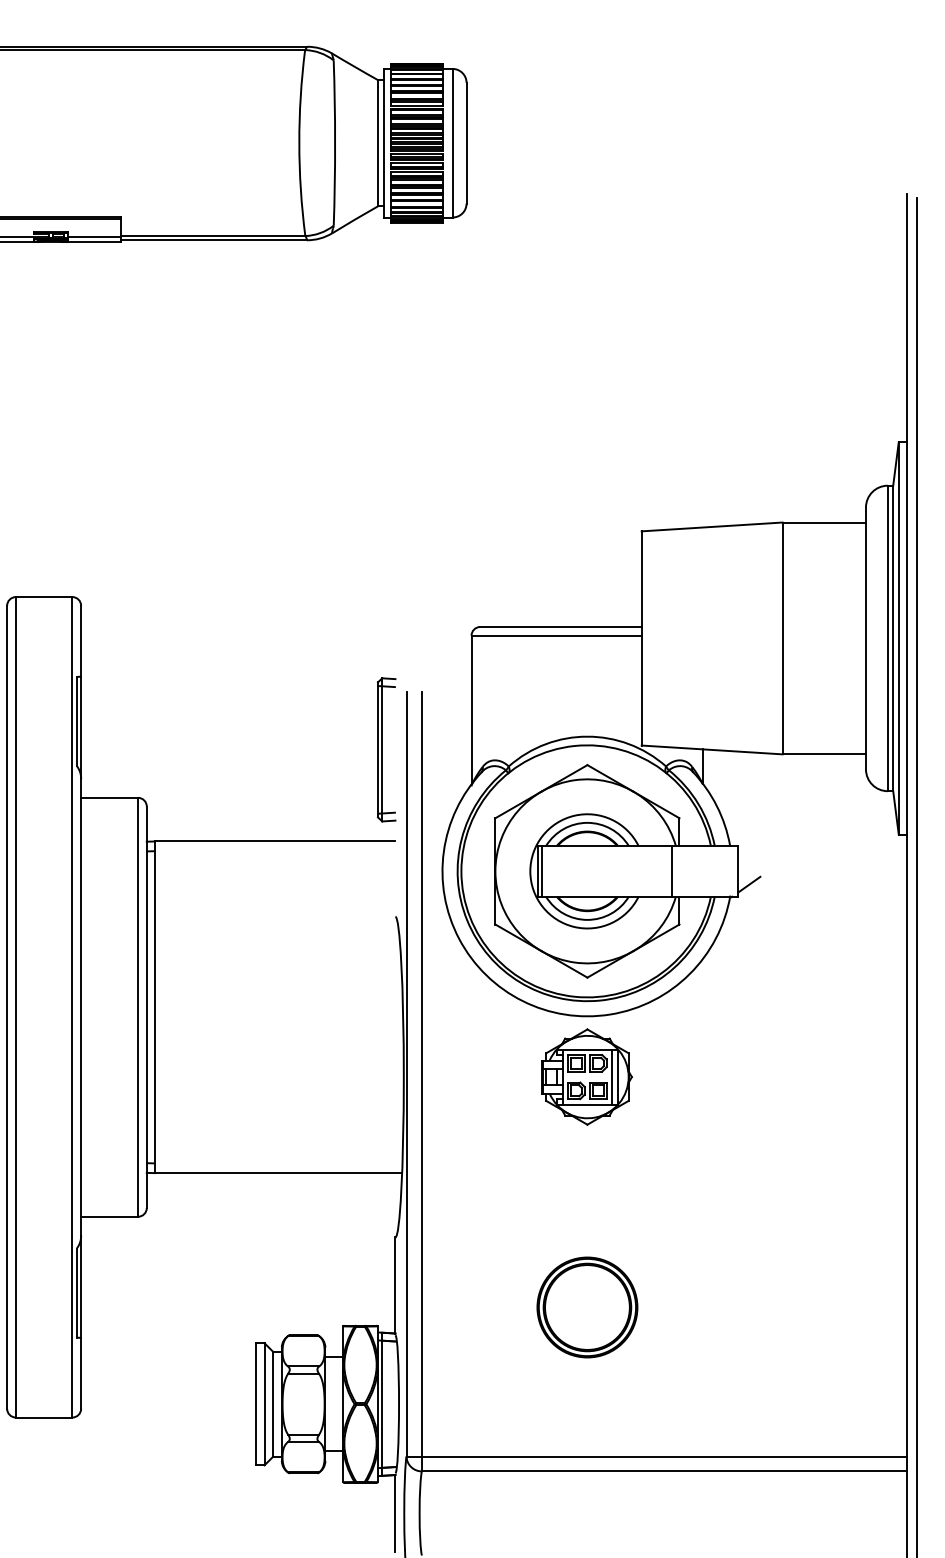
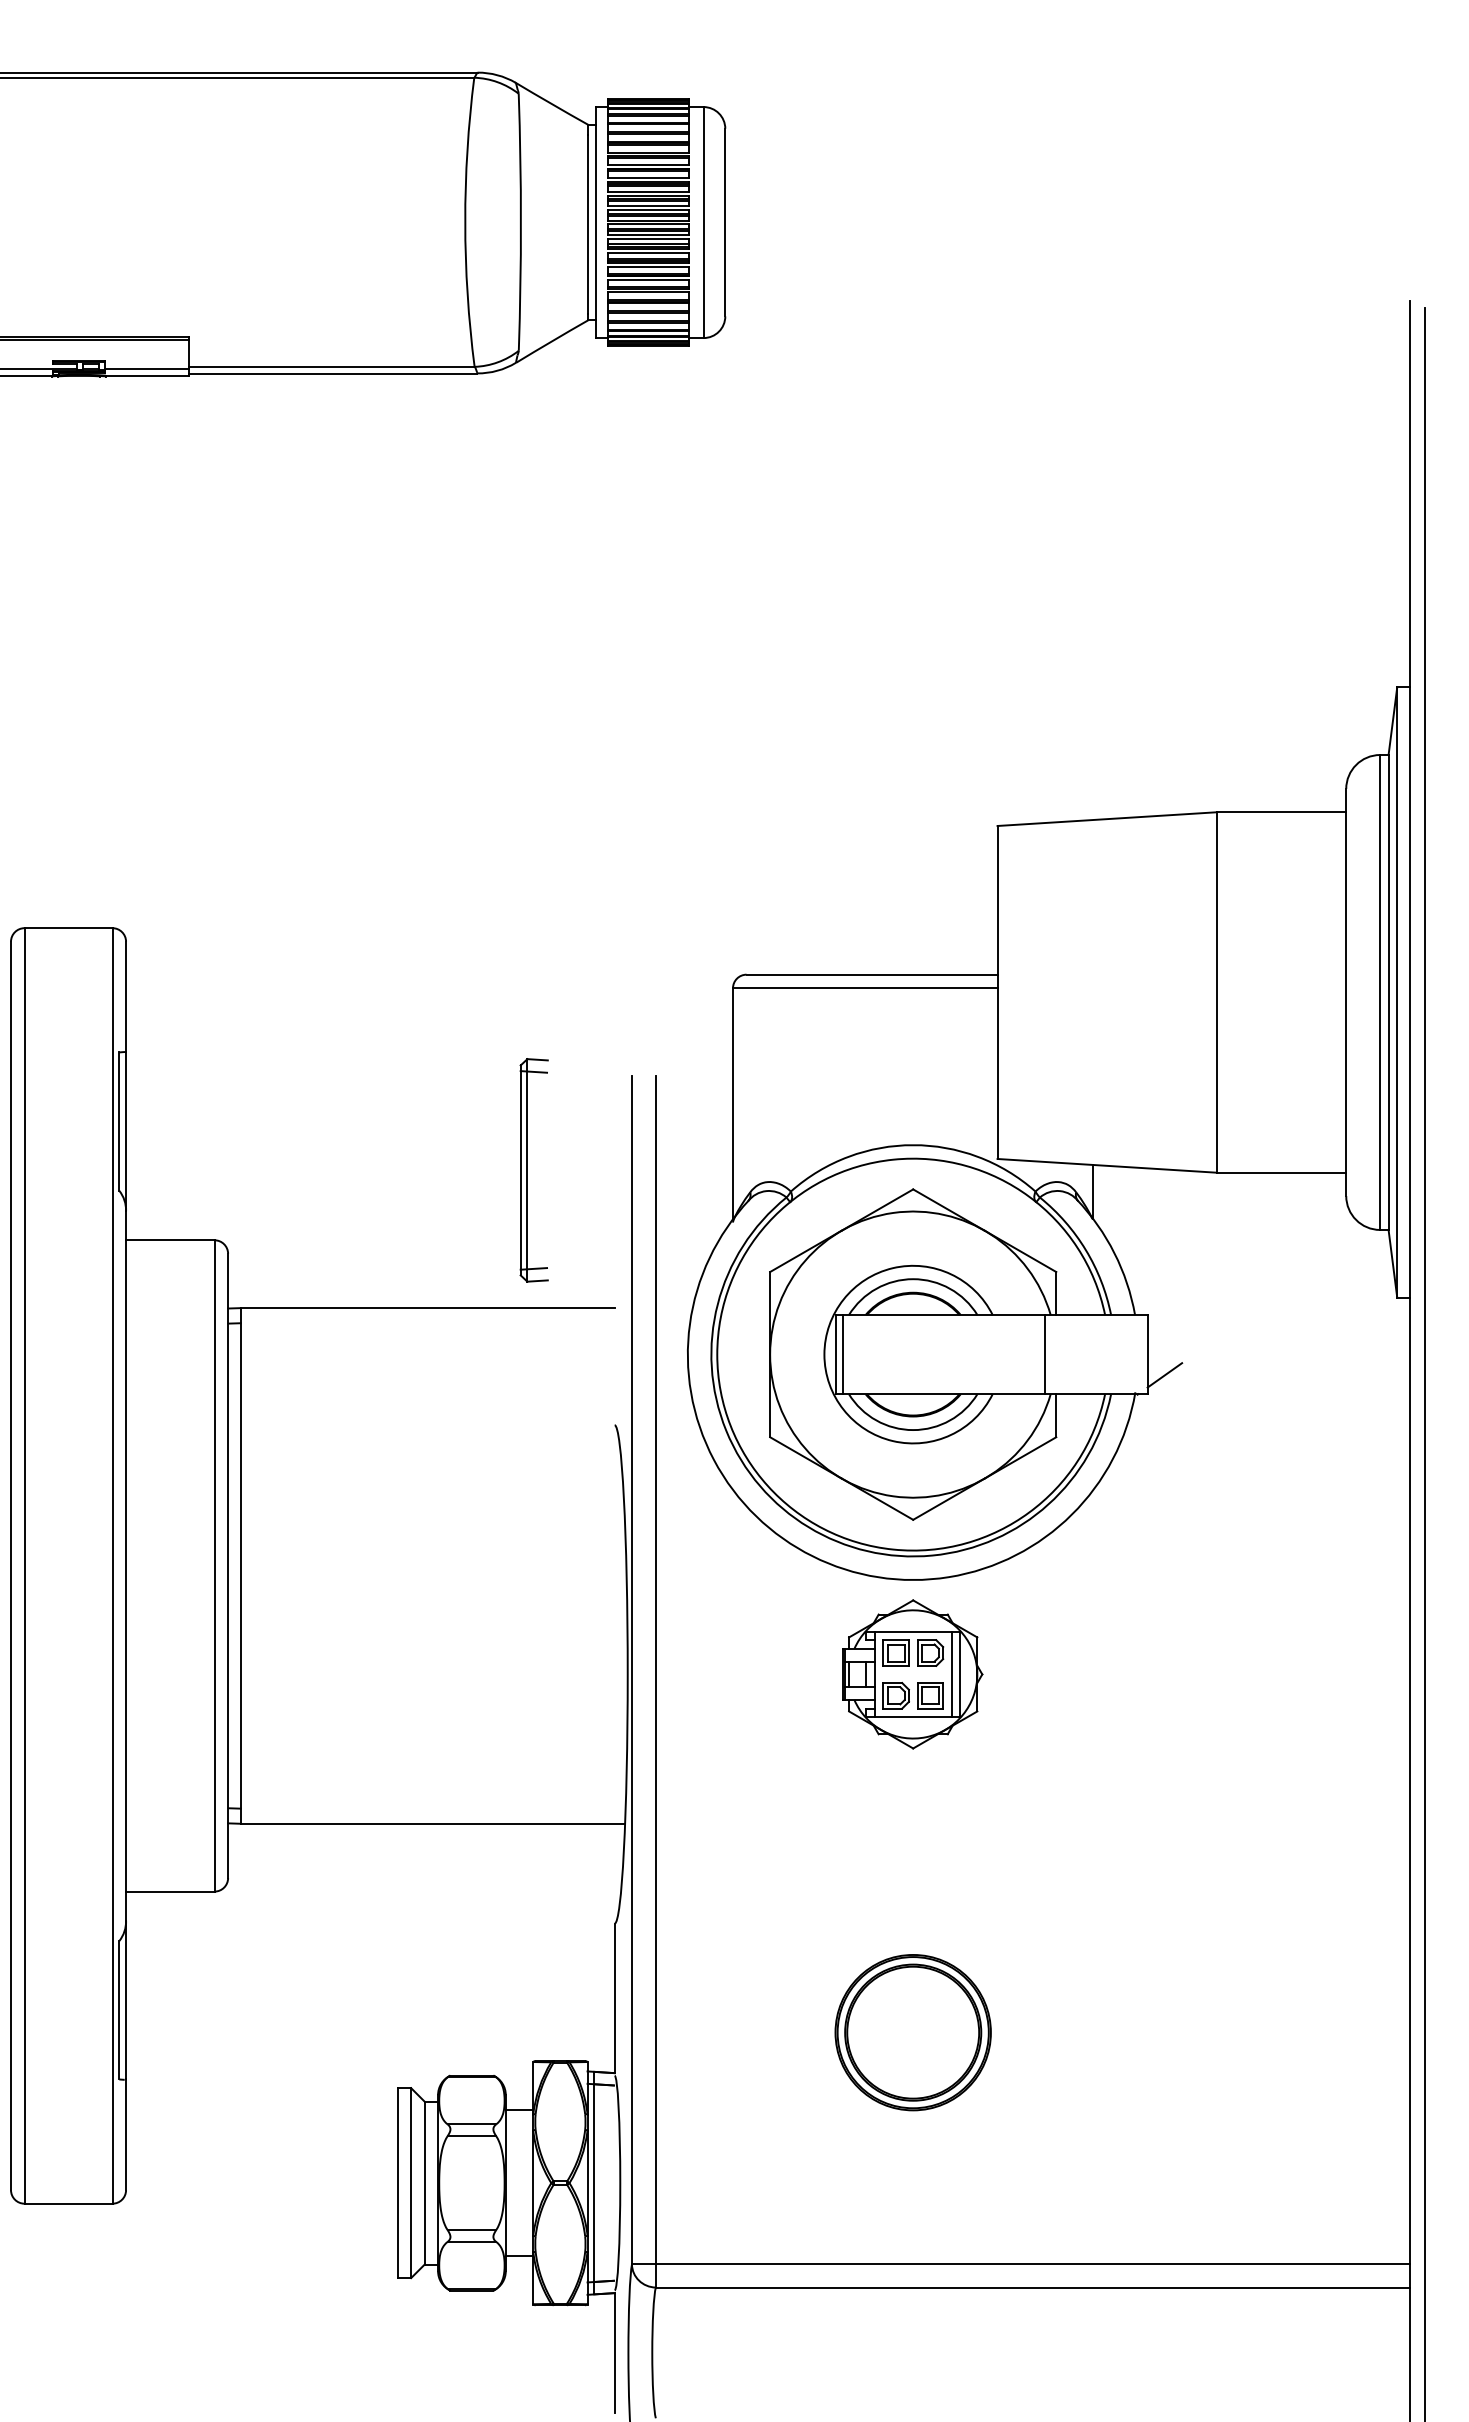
part: (386, 749) -> (533, 1169), moved

